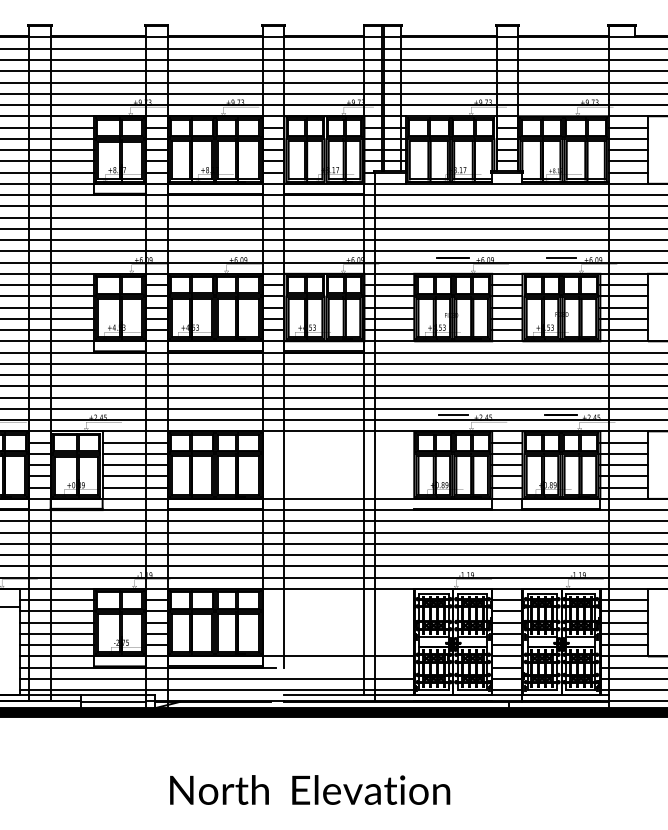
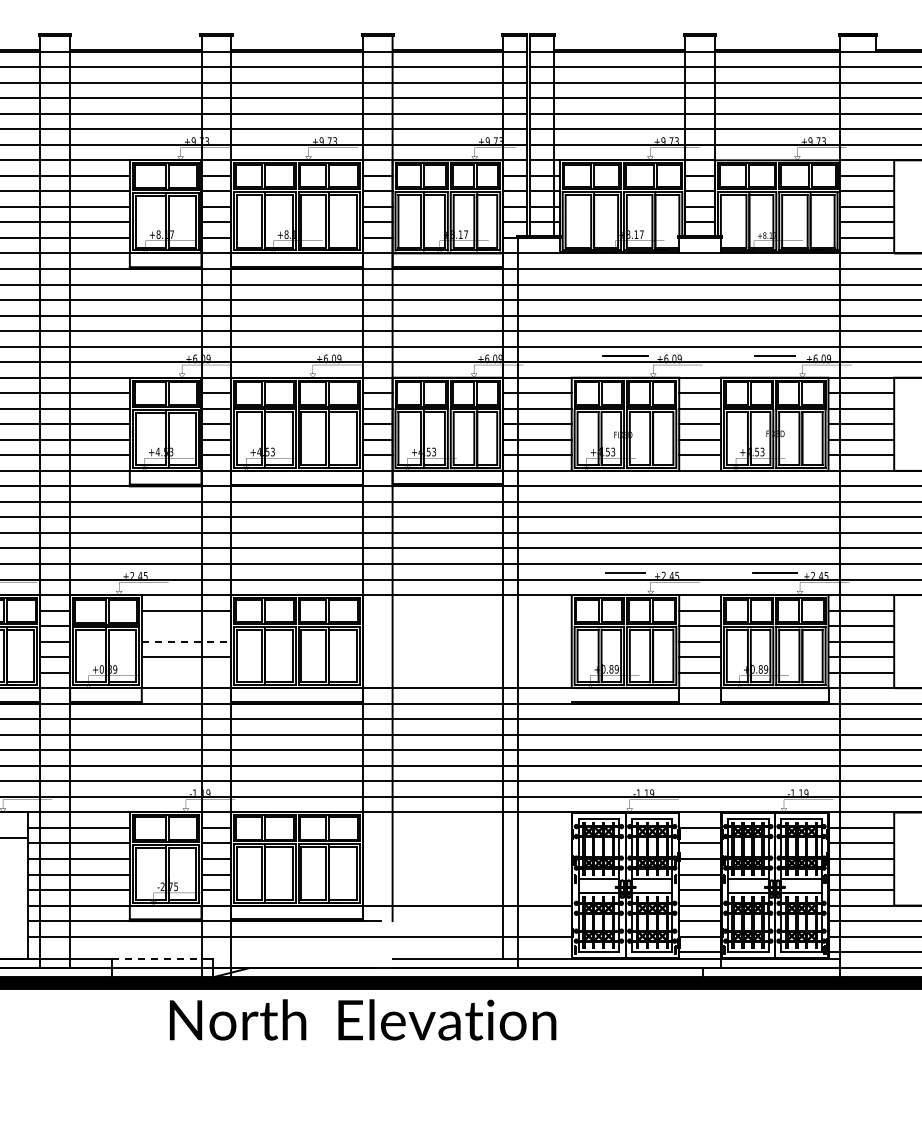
line: (135, 454) -> (186, 626), removed
line: (135, 465) -> (186, 641), solid -> dashed
line: (135, 487) -> (186, 672), removed
line: (216, 690) -> (299, 952), removed
line: (113, 695) -> (156, 959), solid -> dashed
text: (310, 789) -> (363, 1019), moved

